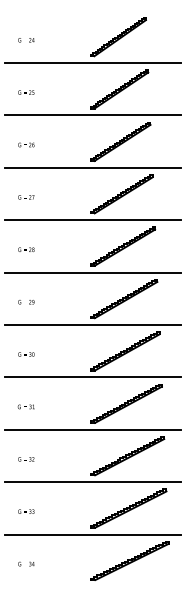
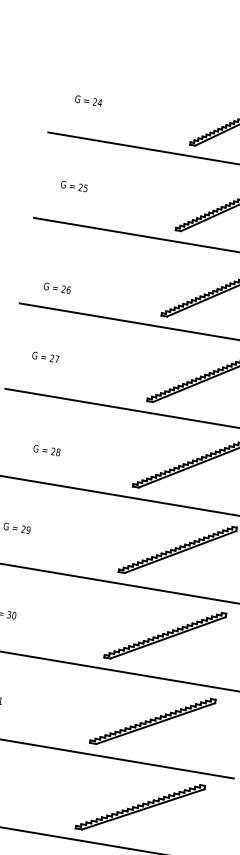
text: (26, 144) -> (57, 287), moved
text: (26, 249) -> (47, 450), moved

